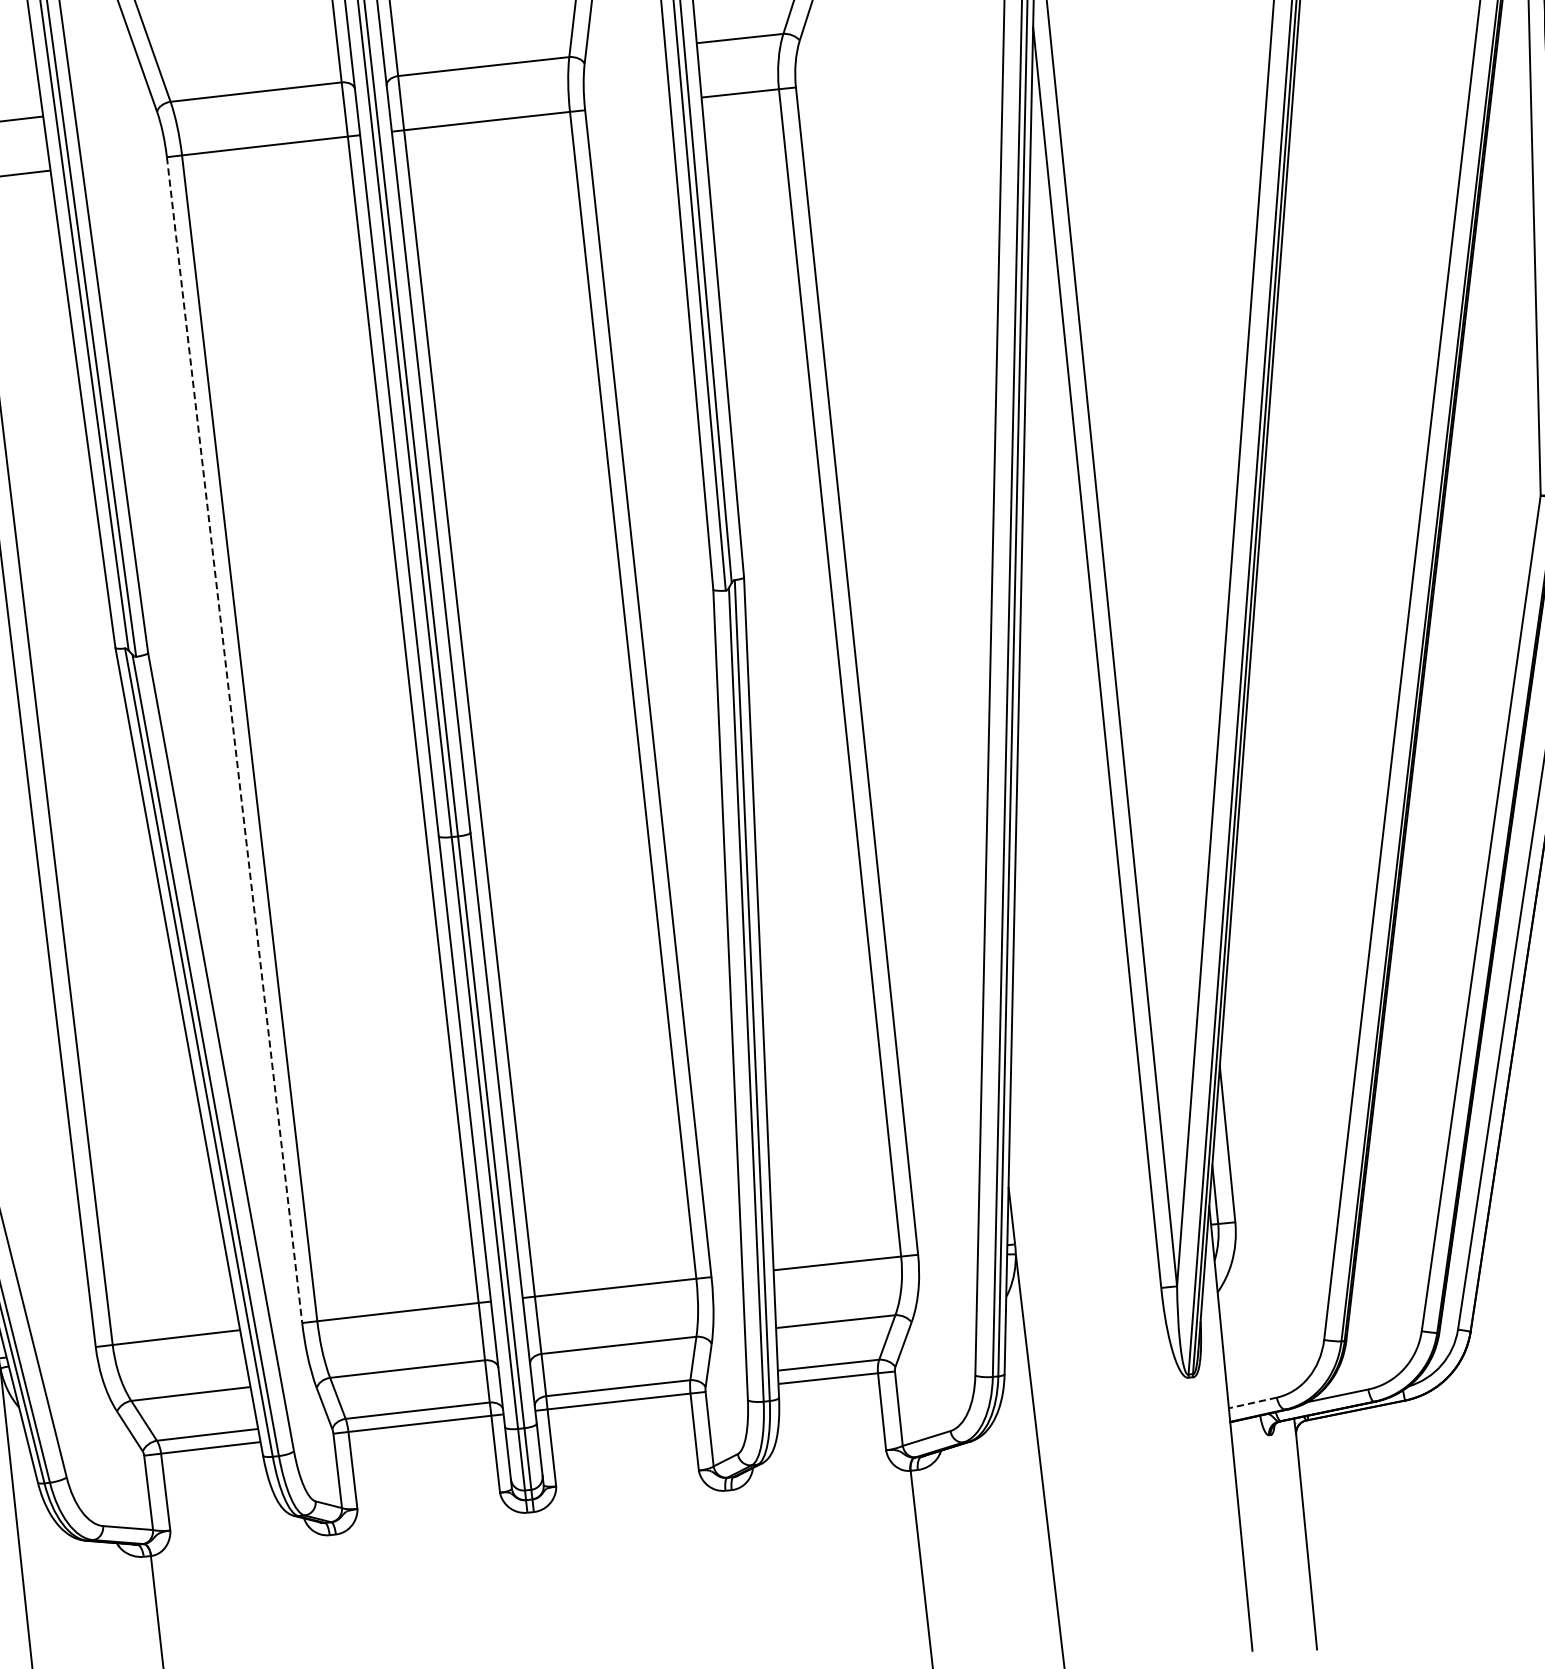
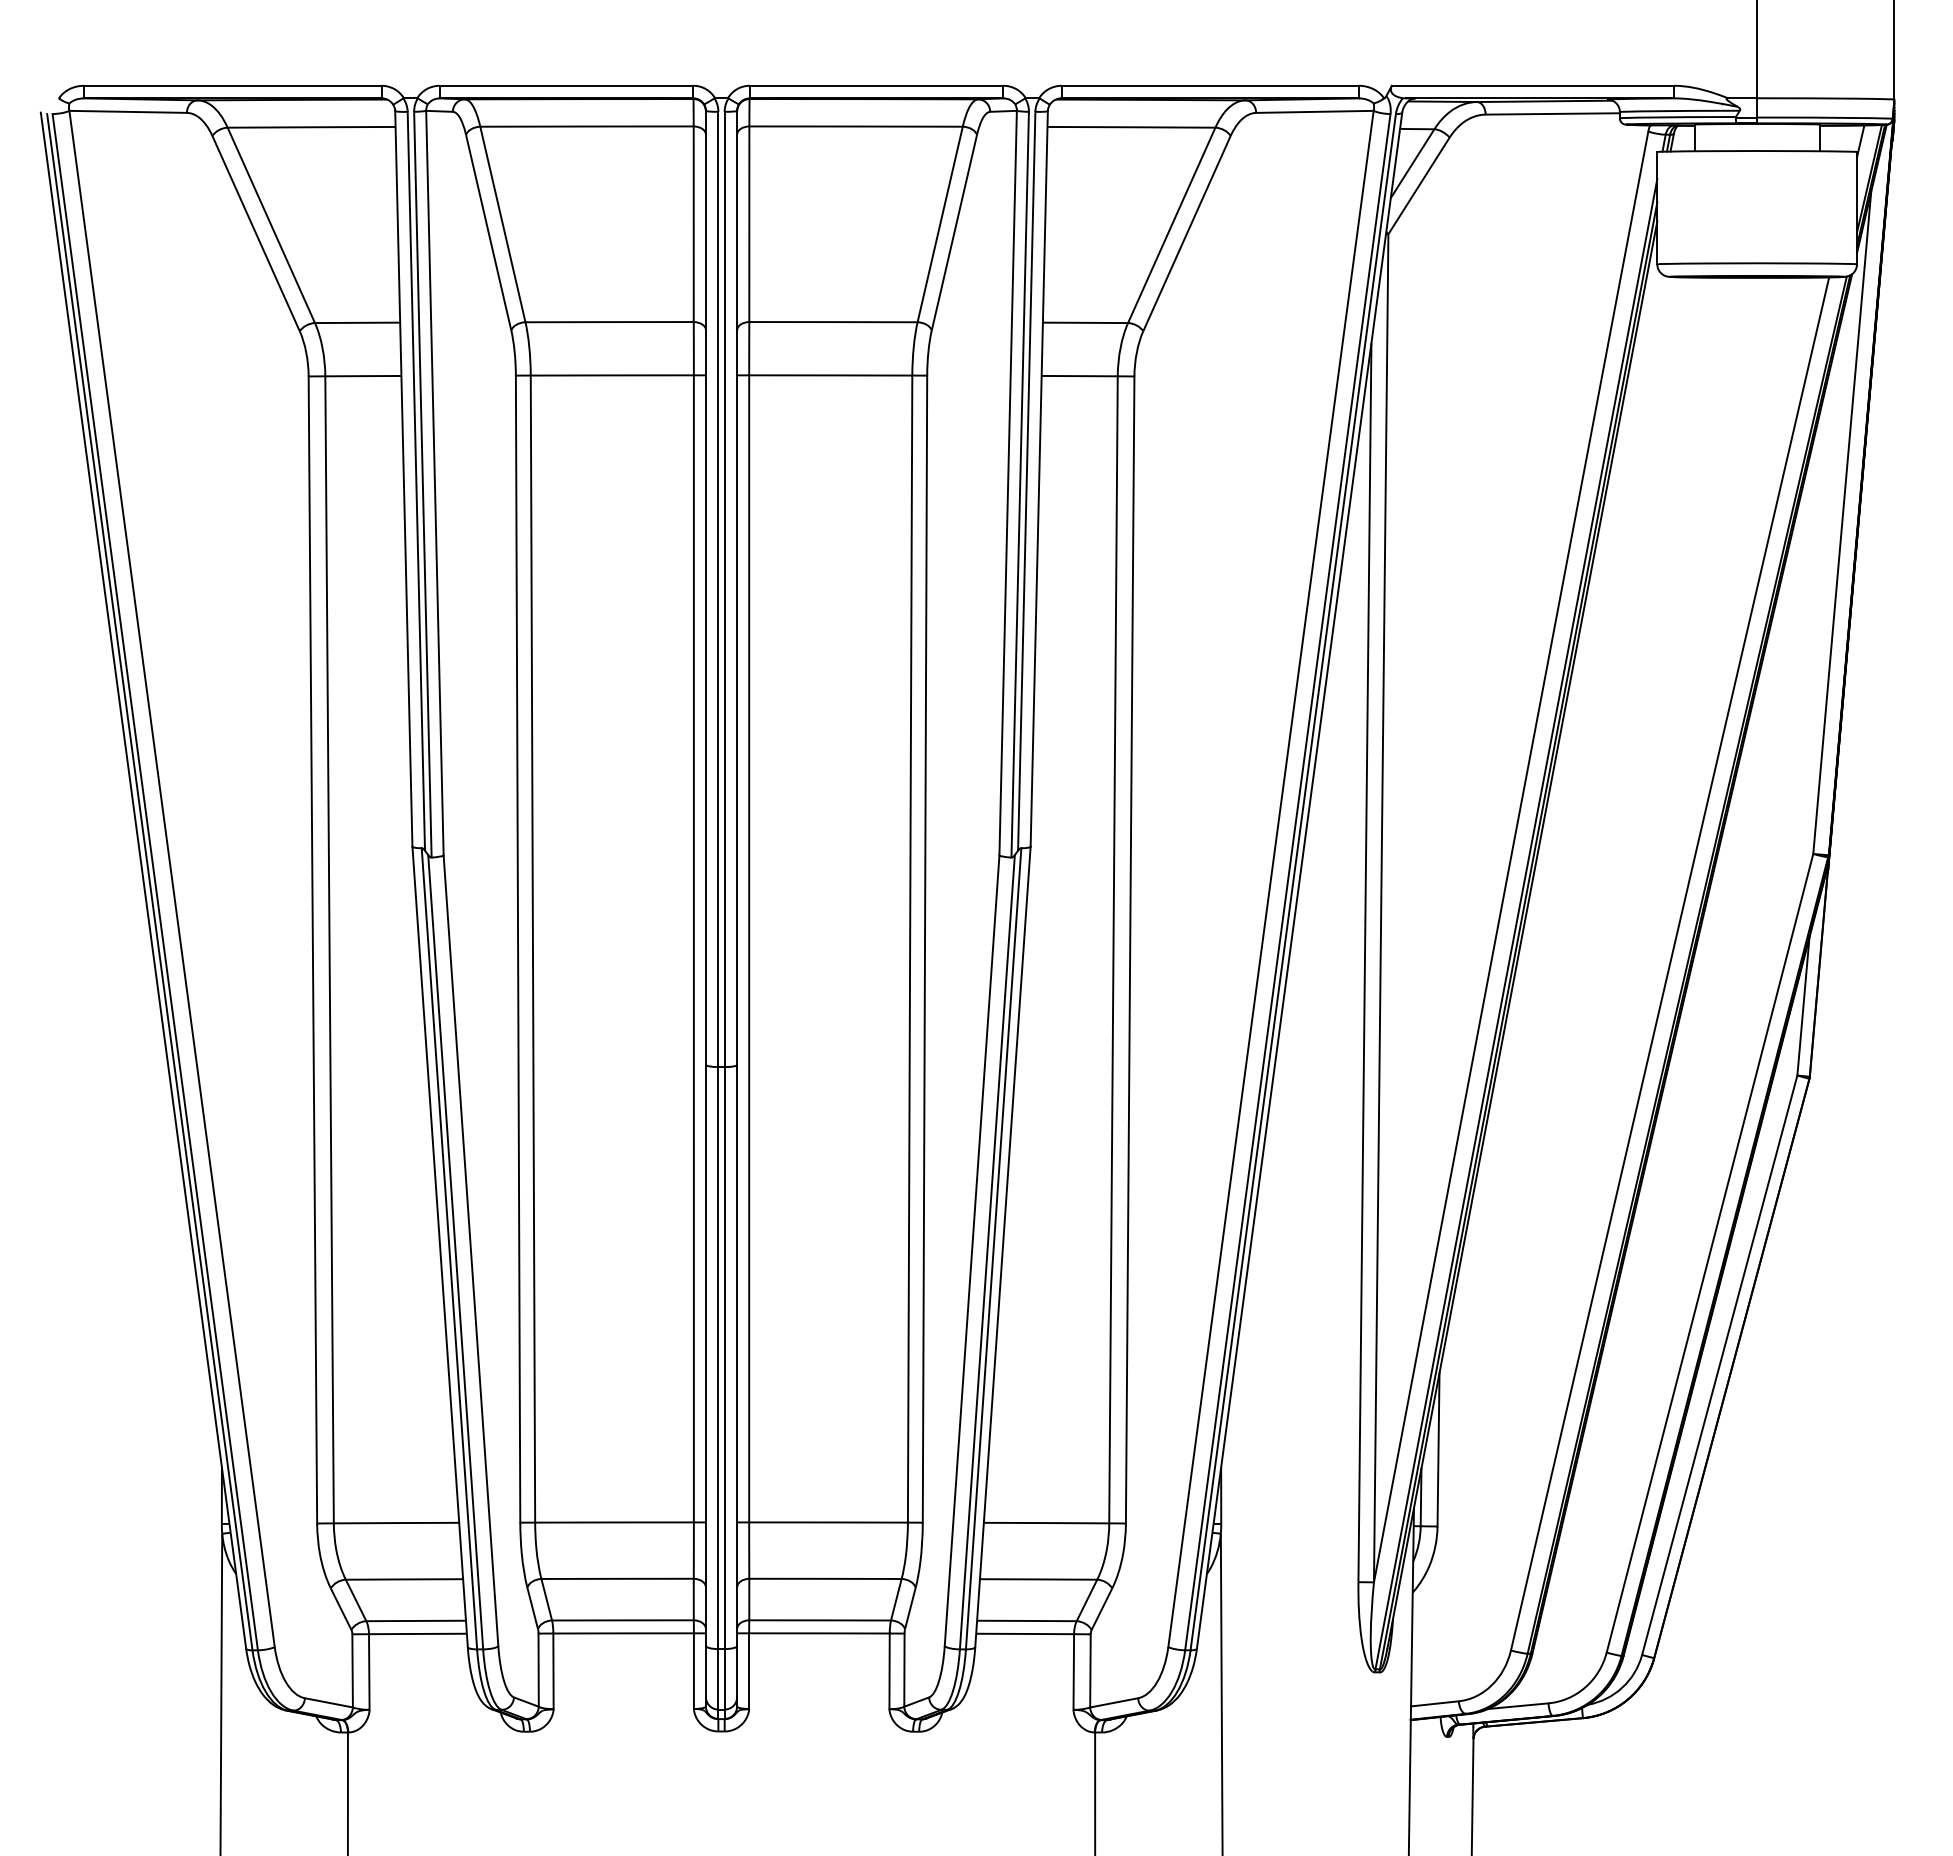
line: (235, 740) -> (518, 949), dashed -> solid
line: (1252, 1402) -> (1434, 1703), dashed -> solid

